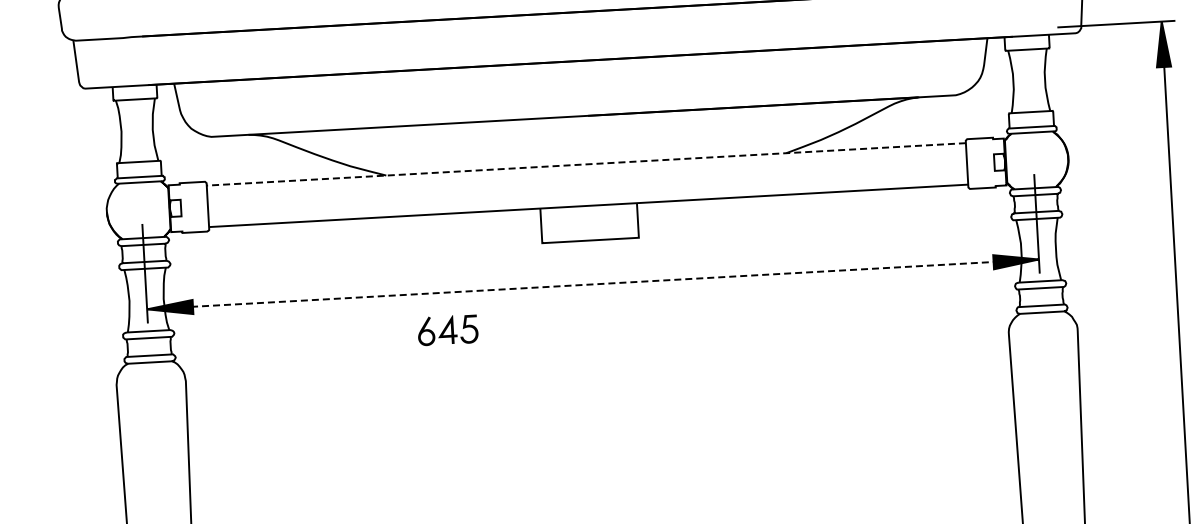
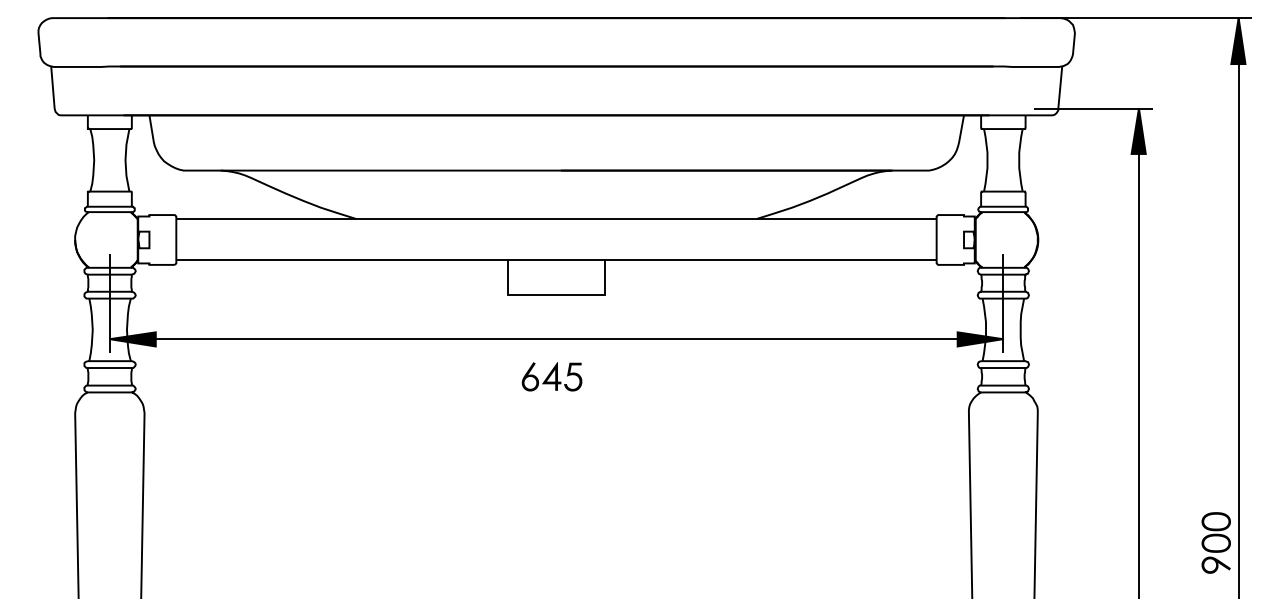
line: (585, 163) -> (555, 218), dashed -> solid
line: (593, 284) -> (556, 339), dashed -> solid
part: (447, 329) -> (551, 376), moved

